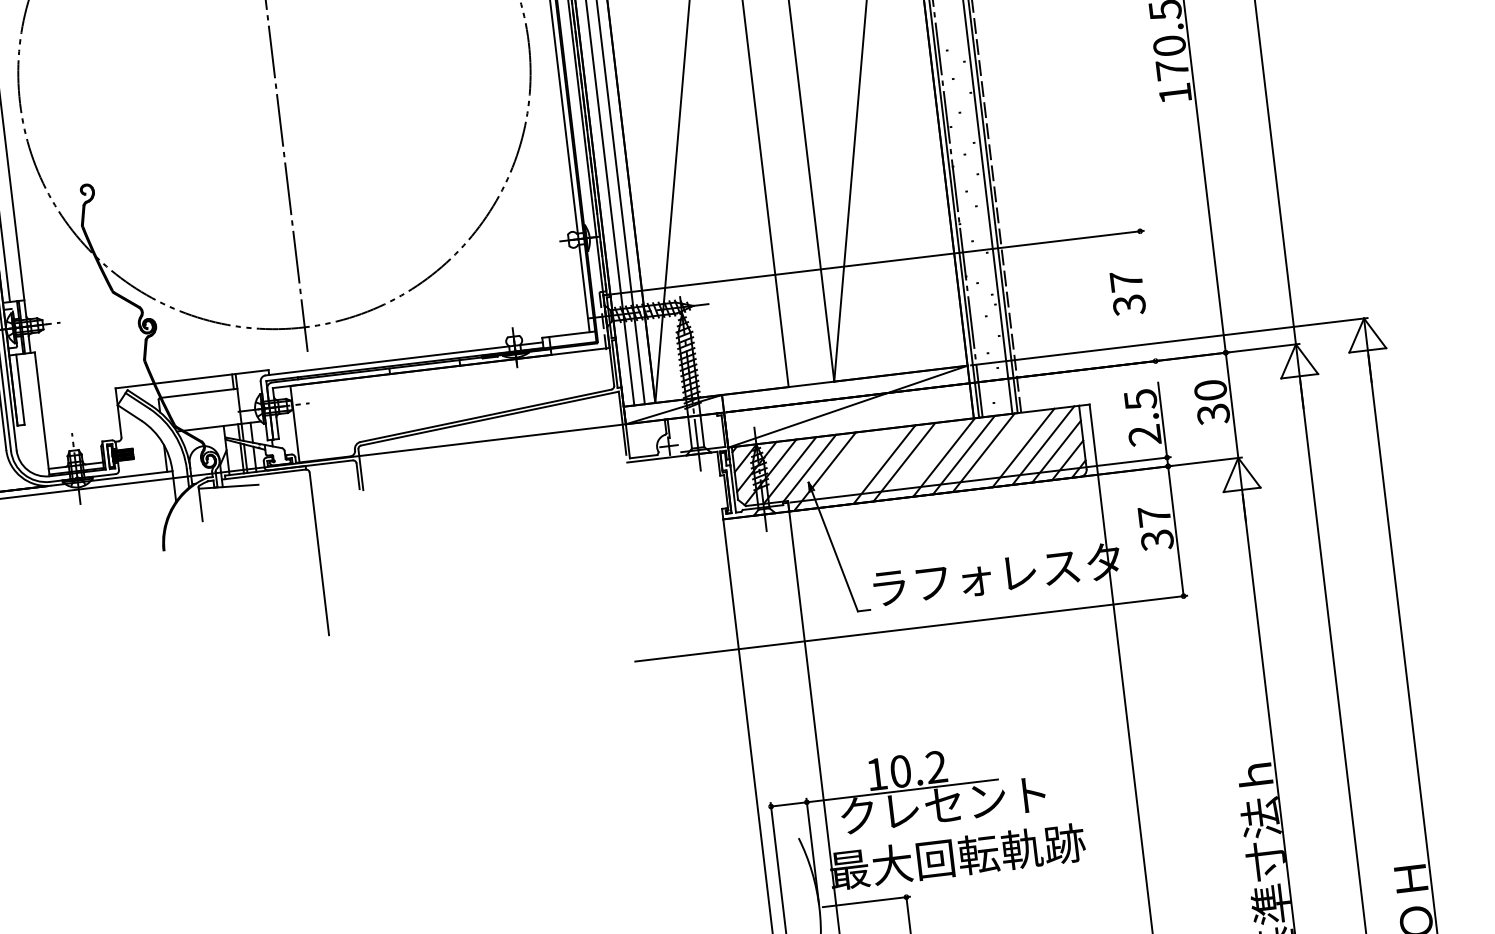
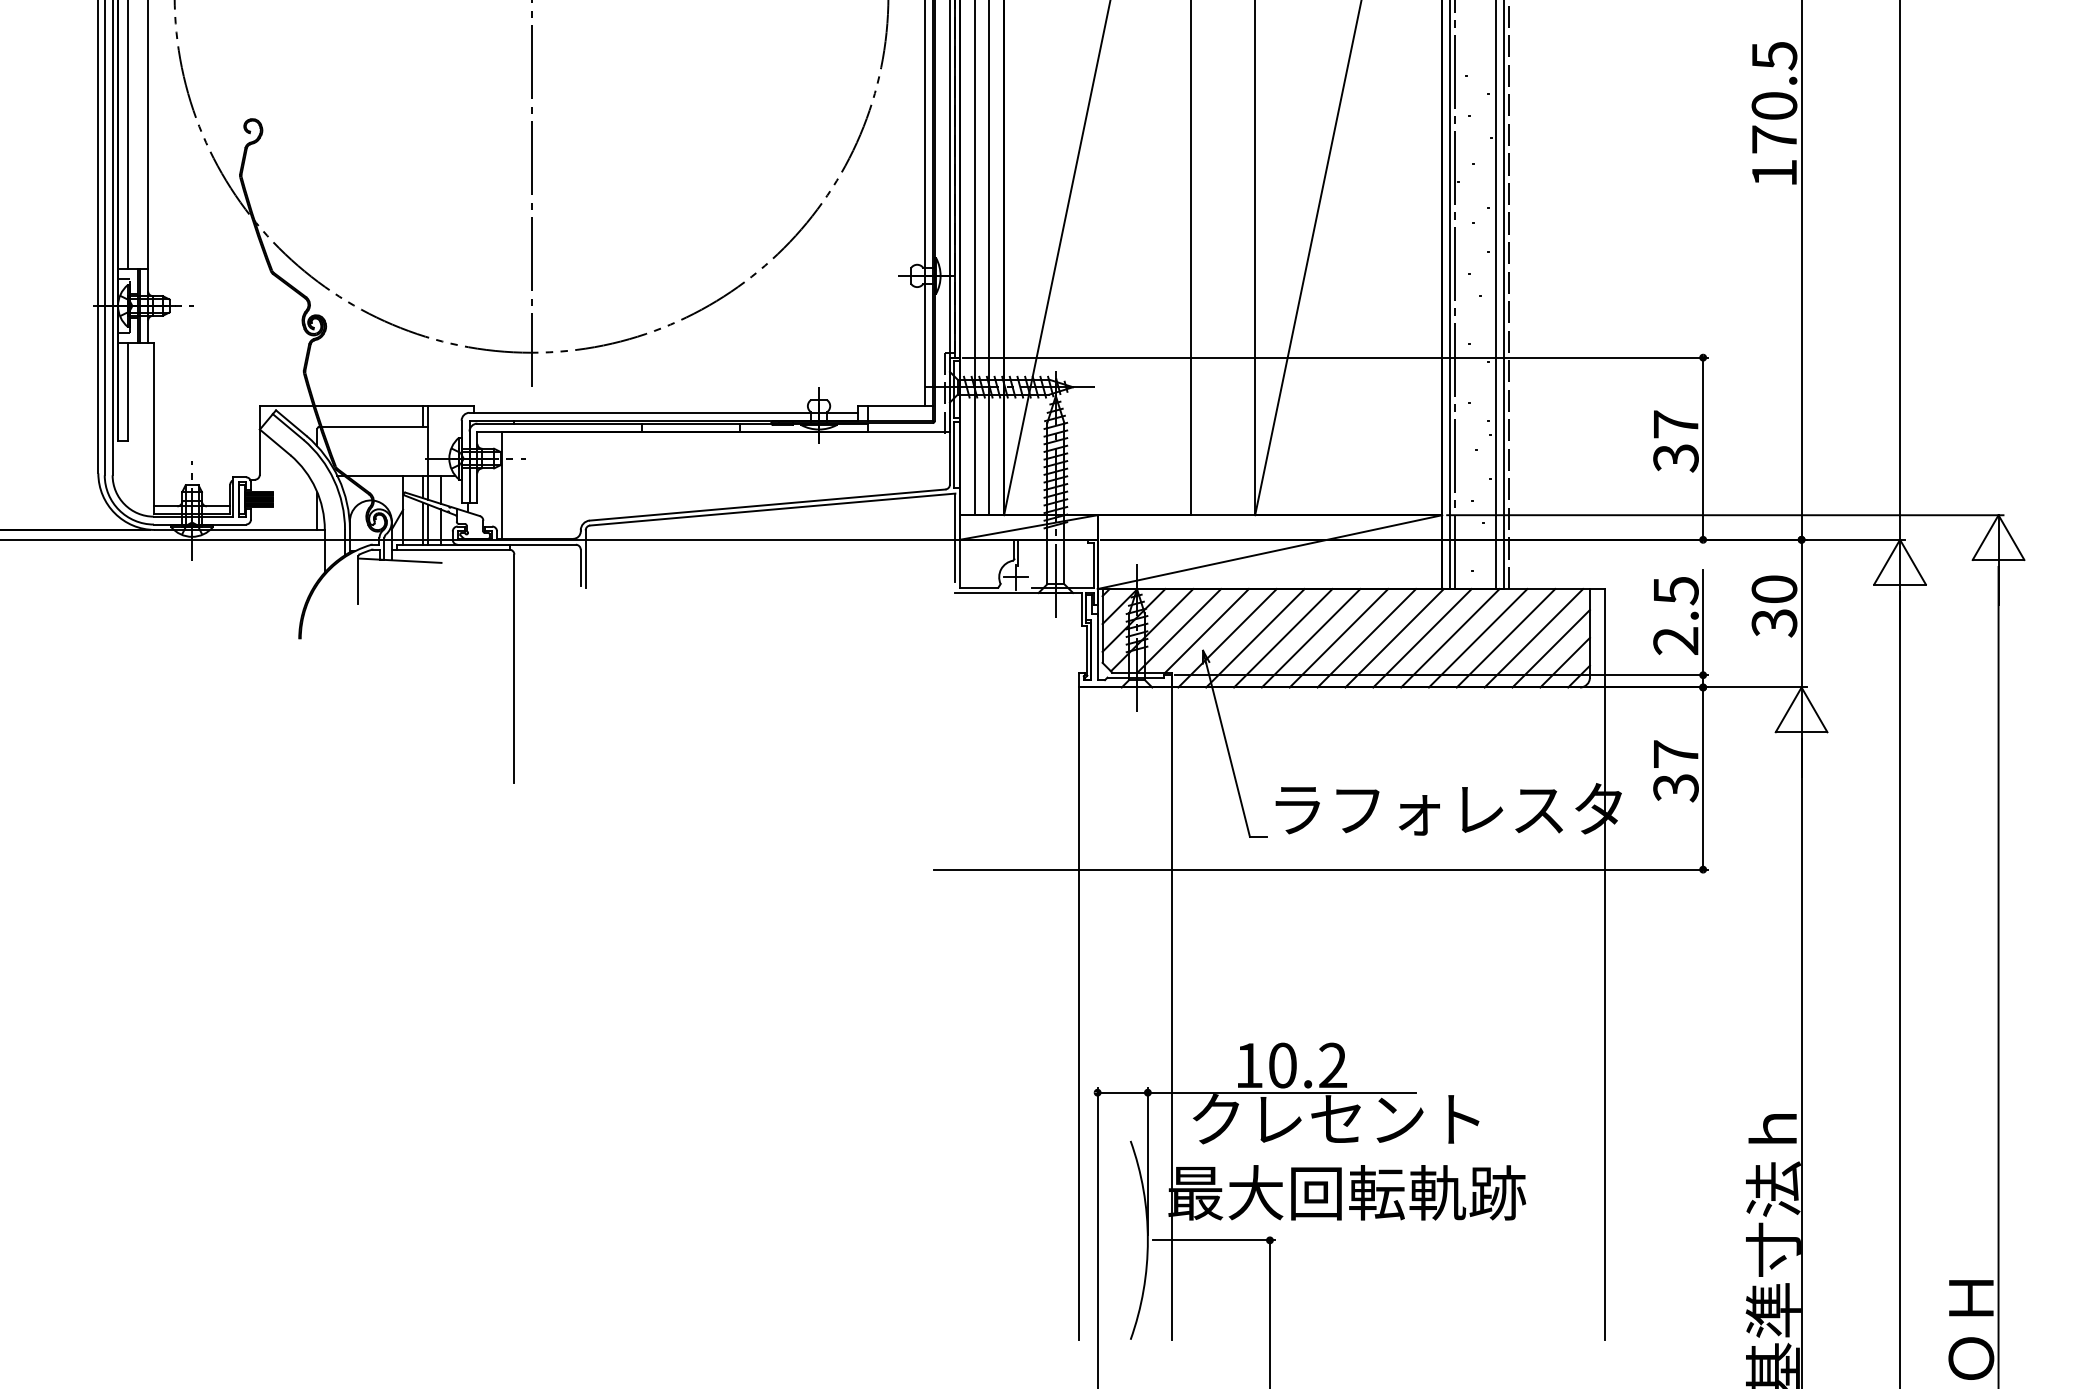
line: (1148, 296) -> (1703, 448), added
line: (1003, 450) -> (1477, 638), added
line: (924, 460) -> (1366, 638), added
line: (864, 467) -> (1283, 638), added
line: (844, 469) -> (1255, 638), added

